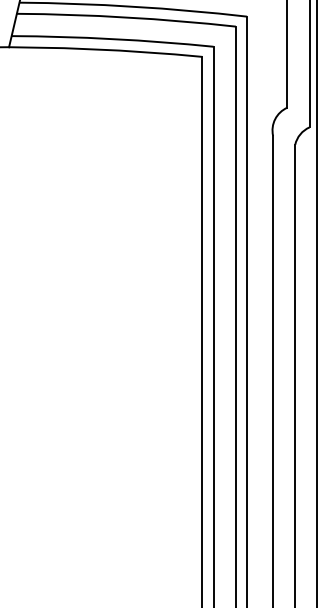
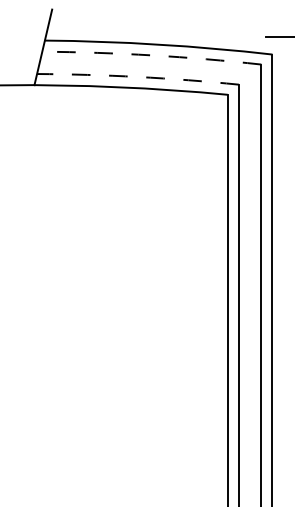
arc: (126, 17) -> (151, 55), solid -> dashed
arc: (112, 39) -> (137, 77), solid -> dashed

